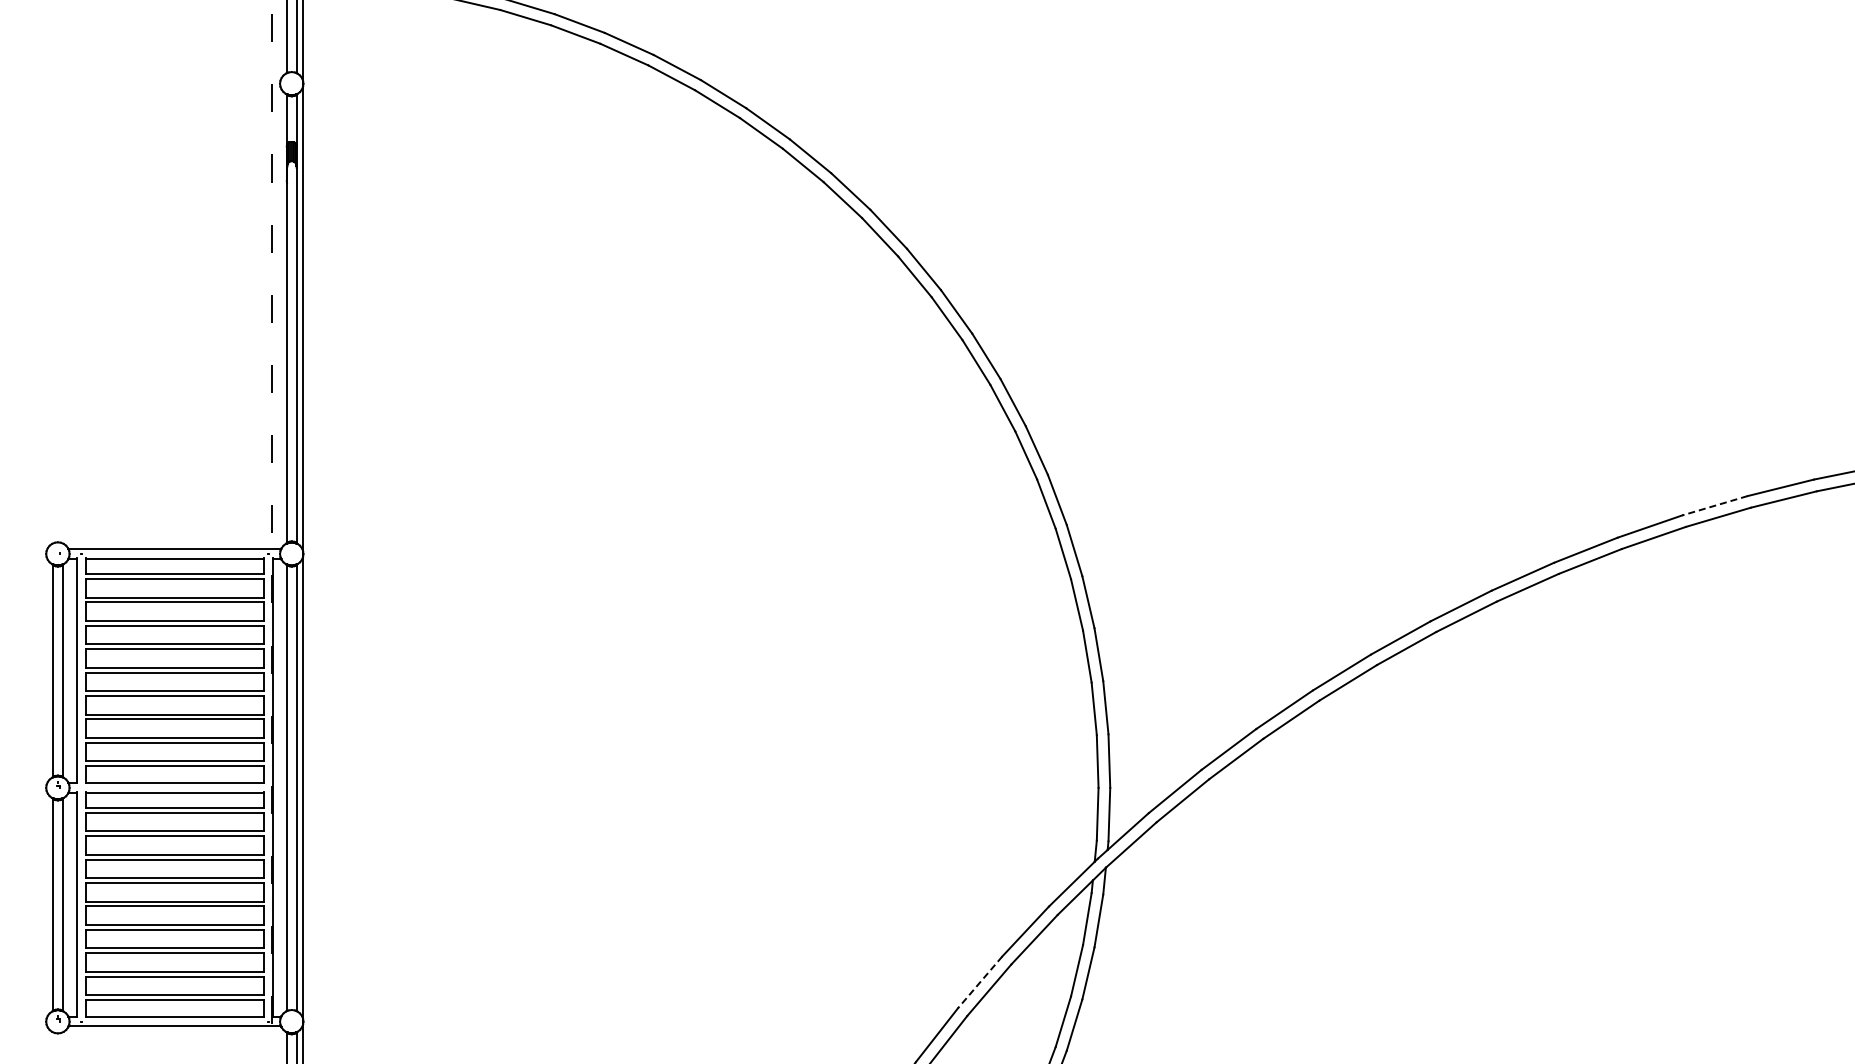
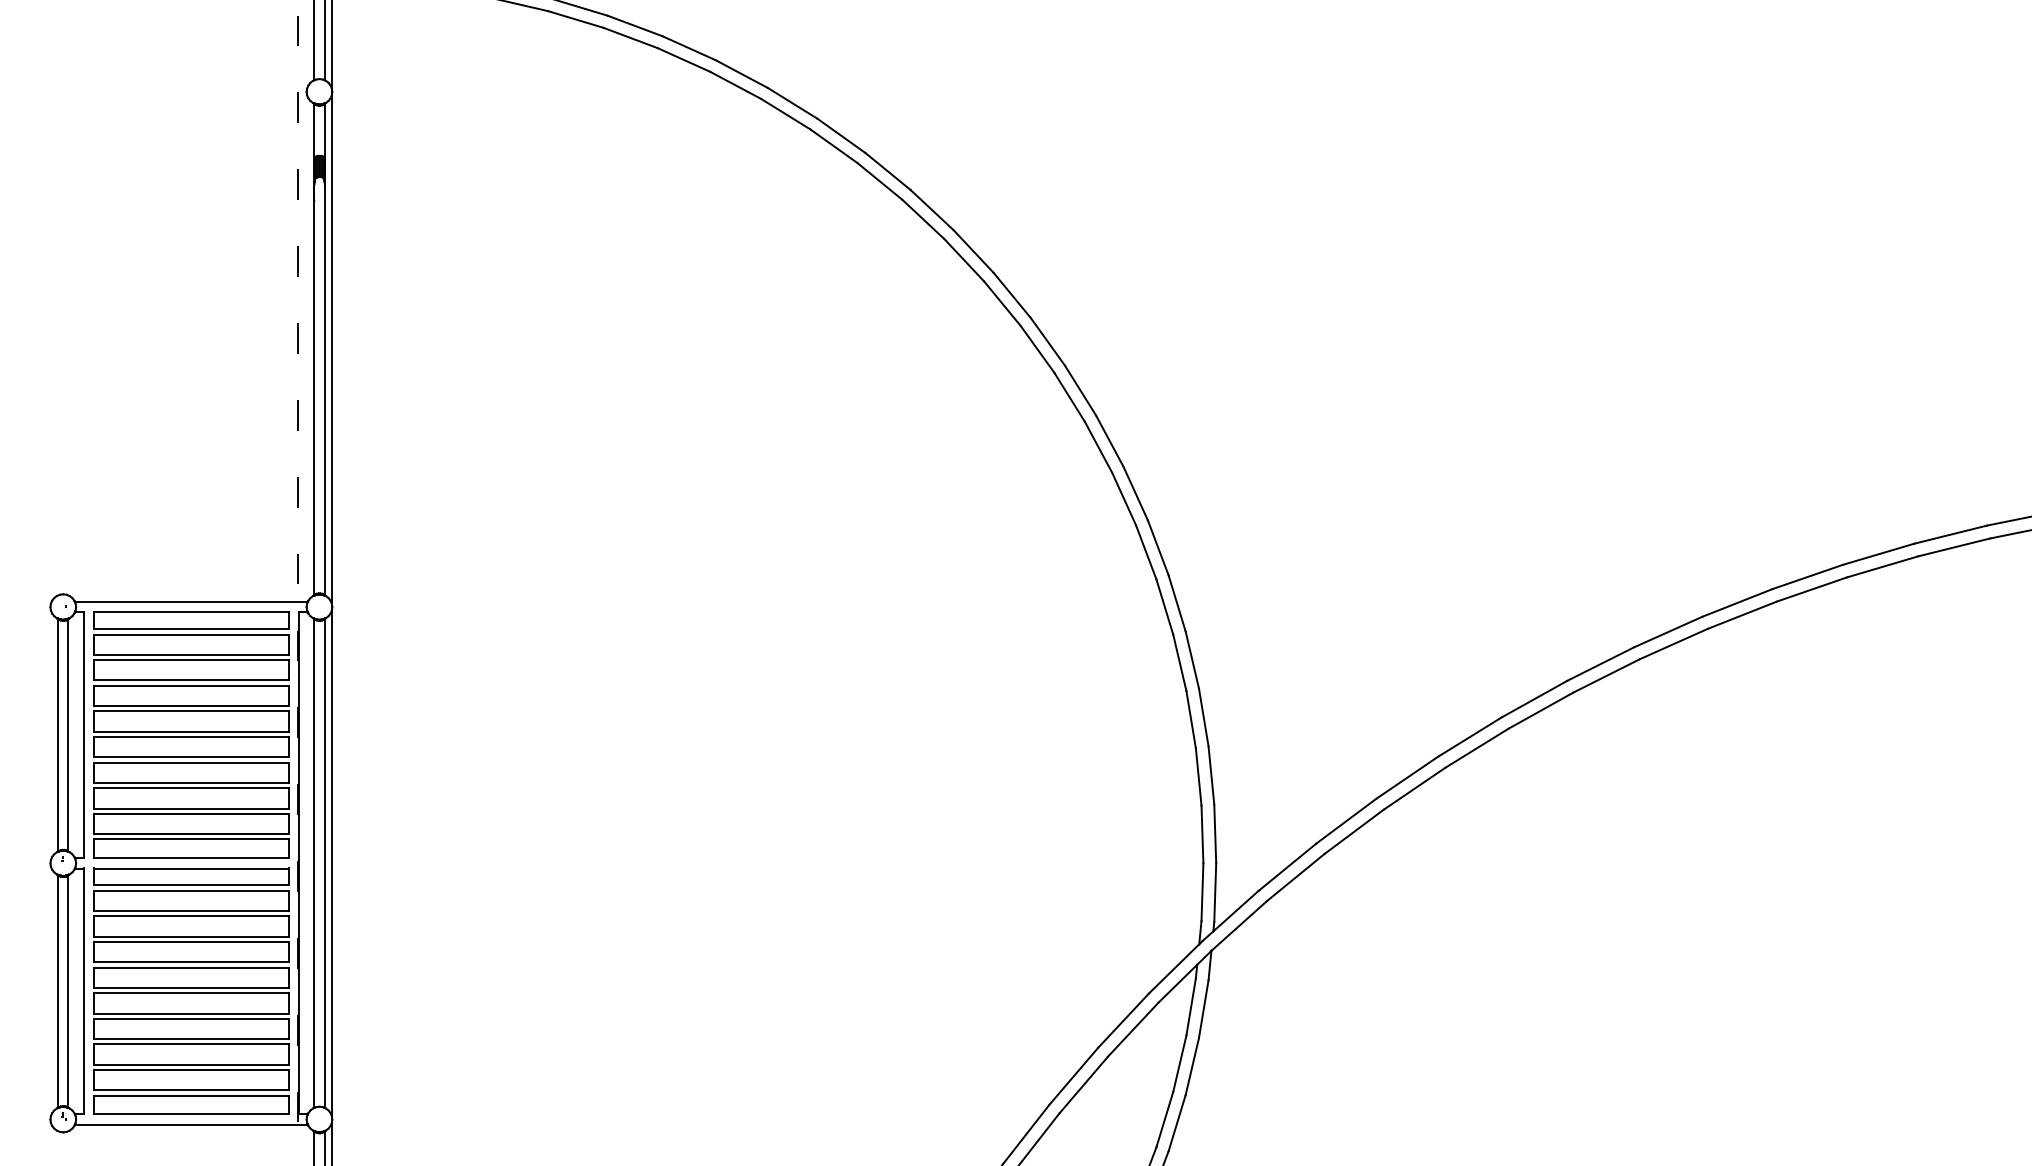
line: (1714, 505) -> (1878, 553), dashed -> solid
line: (979, 982) -> (1072, 1076), dashed -> solid

